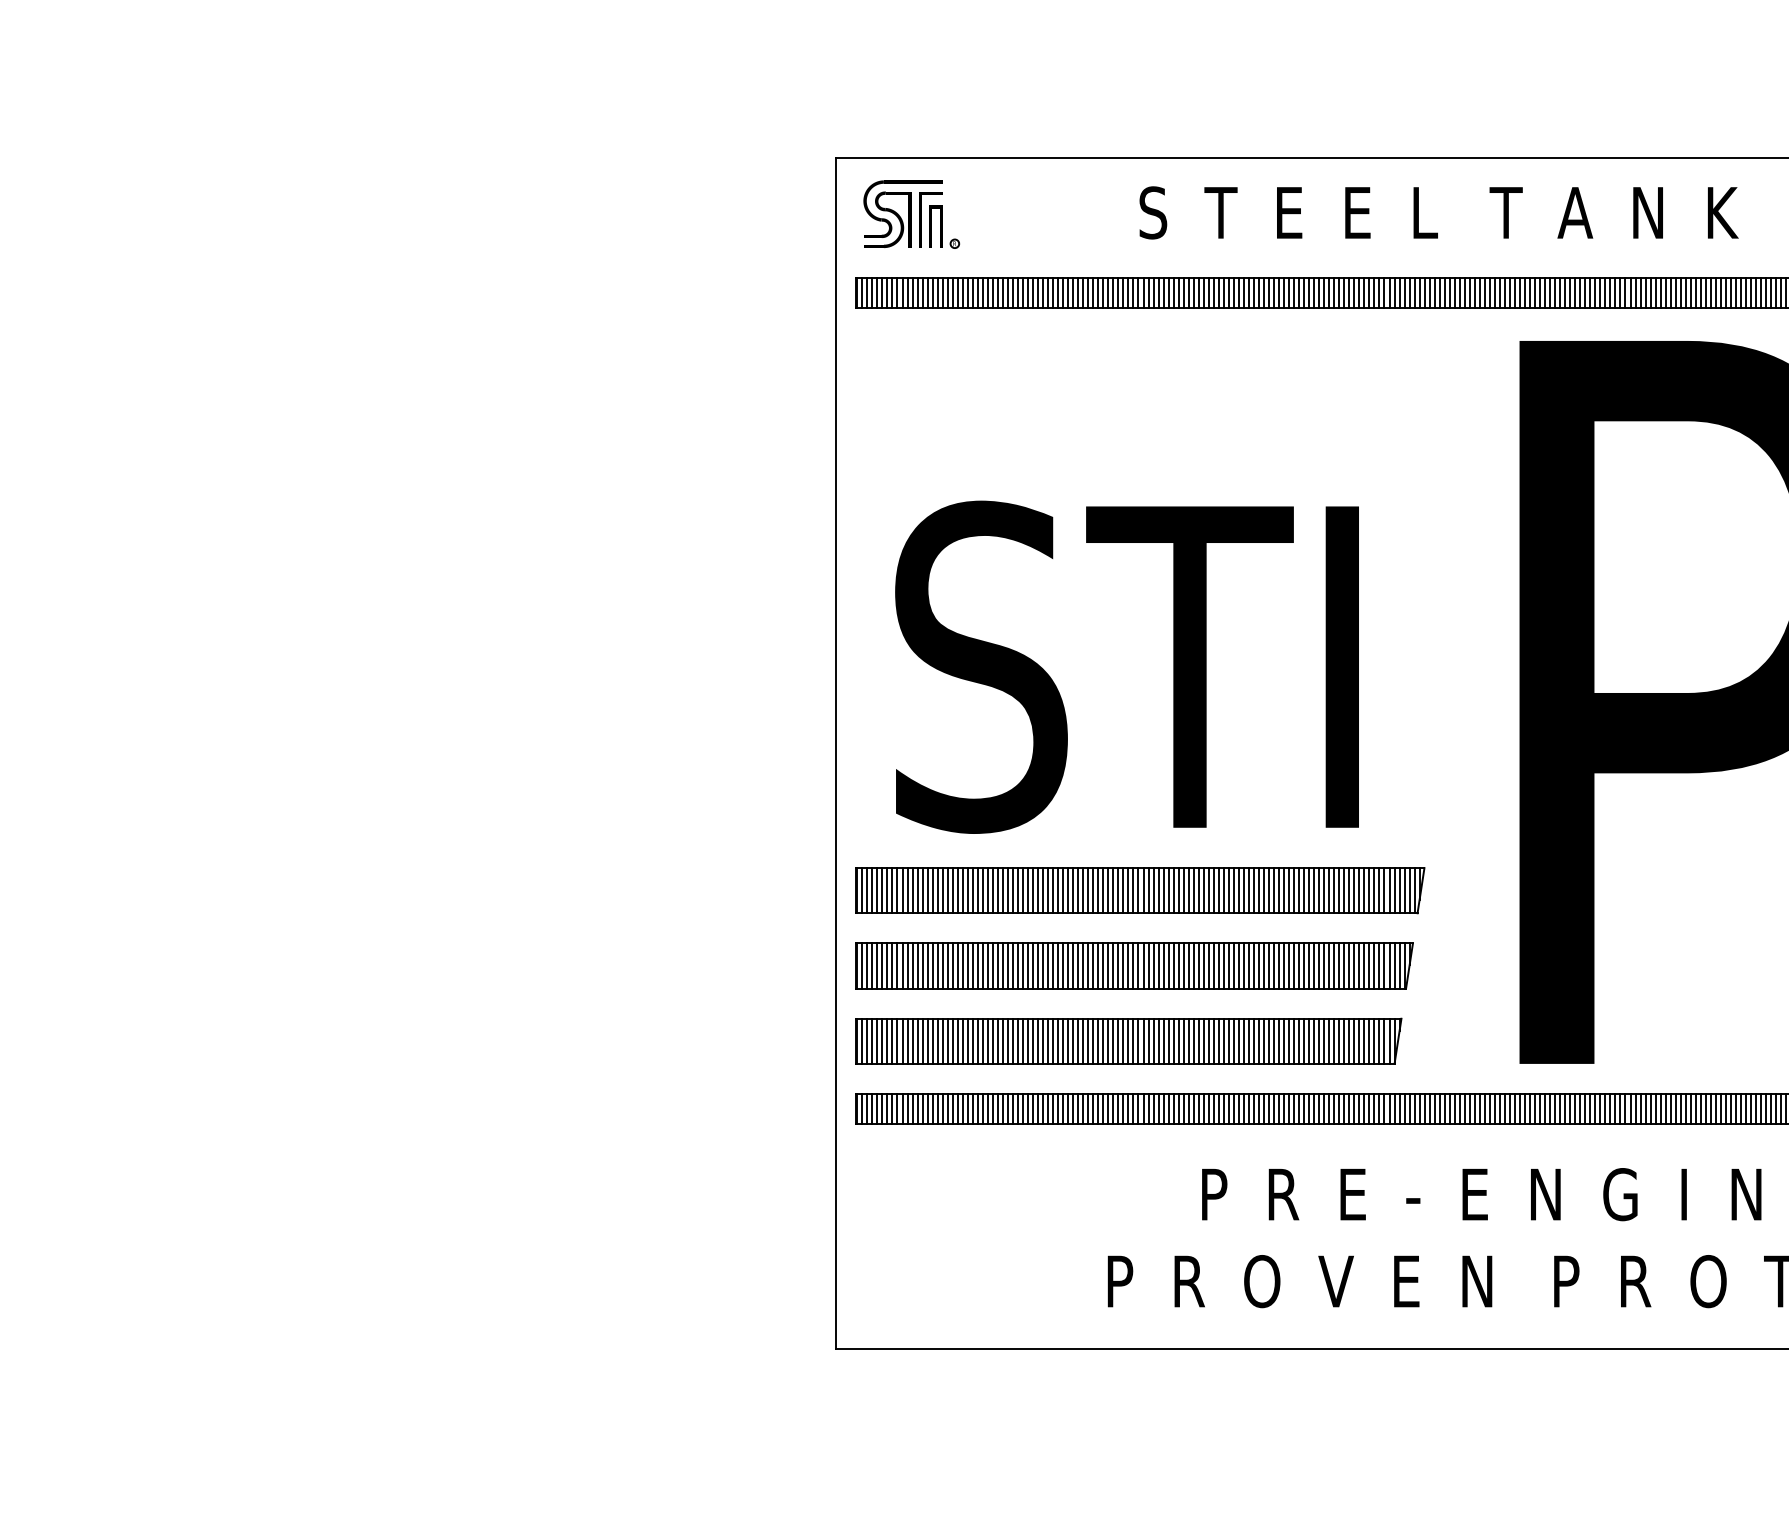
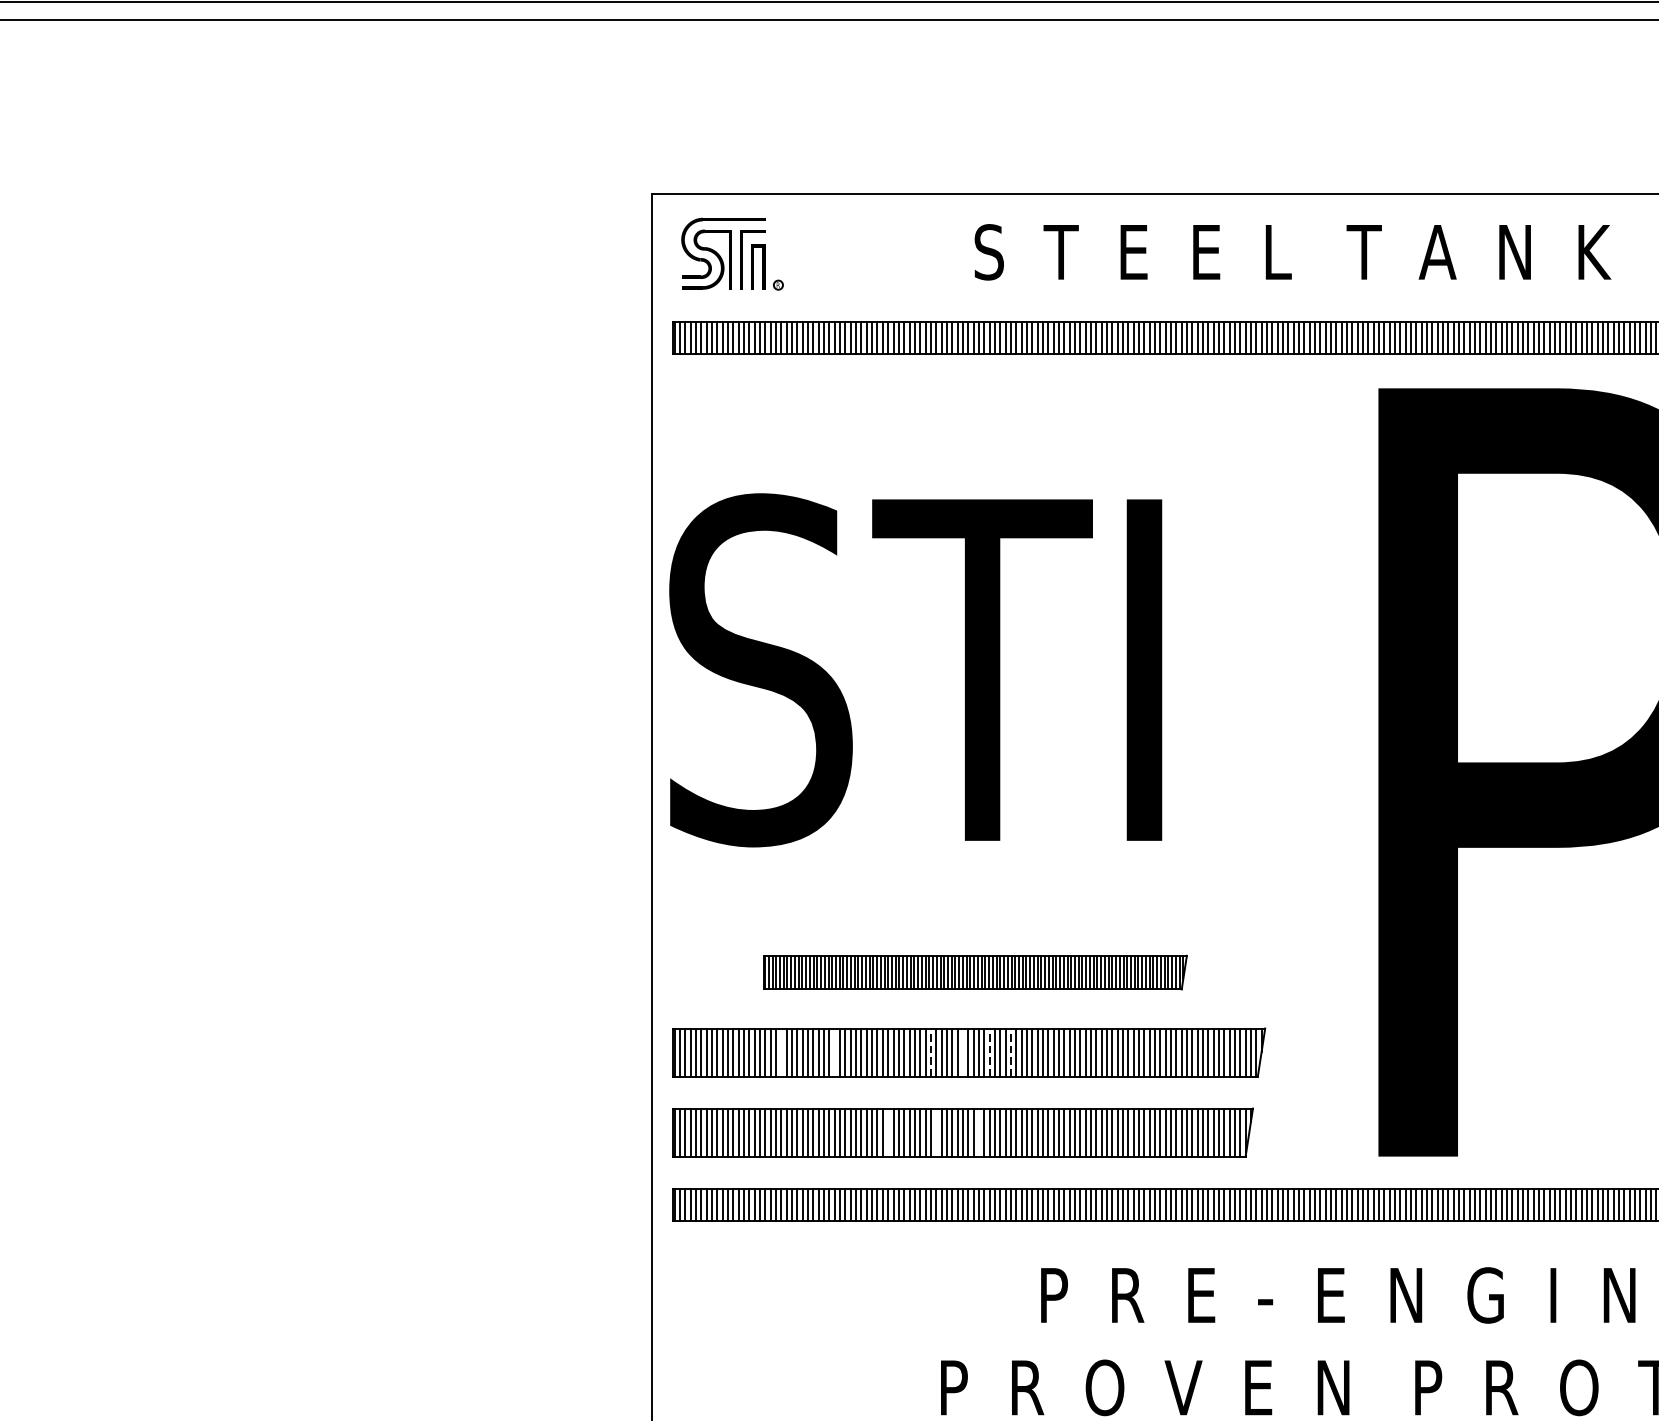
text: (1126, 666) -> (915, 669), moved
part: (1140, 890) -> (975, 972), size x0.7
line: (957, 965) -> (781, 1052), removed
line: (1007, 965) -> (834, 1052), removed
line: (1128, 965) -> (962, 1052), removed
line: (1098, 966) -> (931, 1053), solid -> dashed
line: (1153, 966) -> (989, 1053), solid -> dashed
line: (1173, 966) -> (1010, 1053), solid -> dashed
line: (1058, 1040) -> (888, 1131), removed
line: (1103, 1040) -> (936, 1131), removed
line: (1143, 1040) -> (978, 1131), removed

